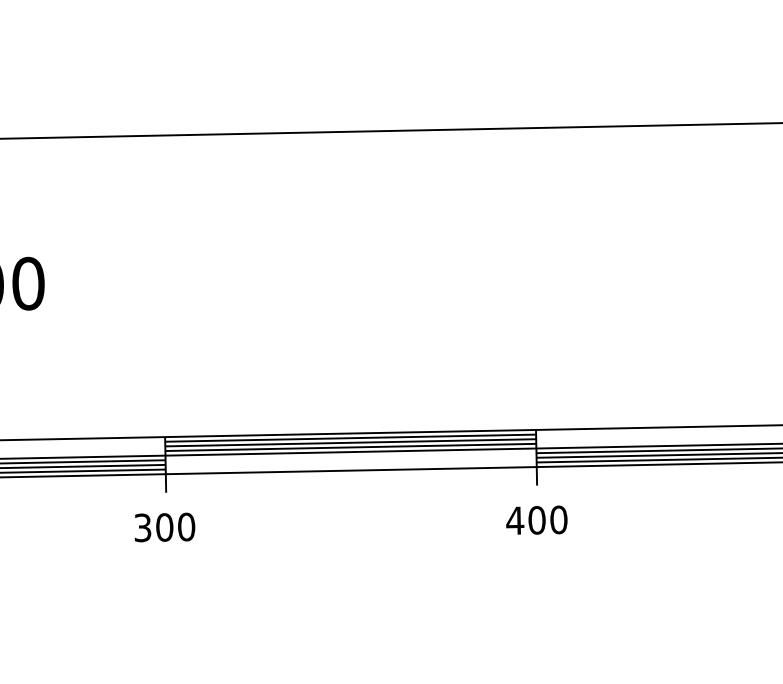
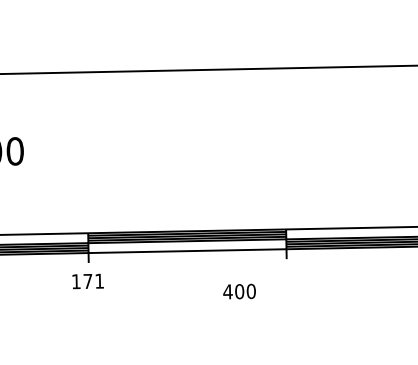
text: (536, 520) -> (239, 291), moved
text: (165, 527) -> (88, 281), 300 -> 171

